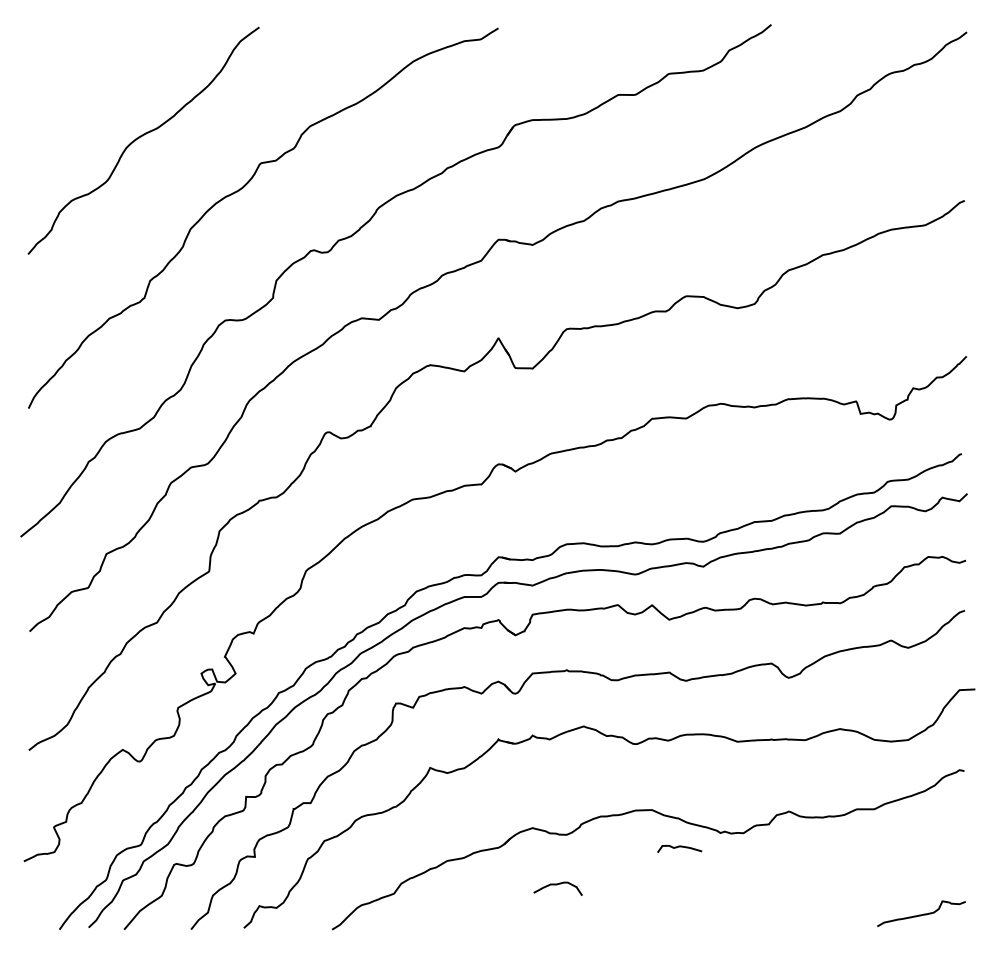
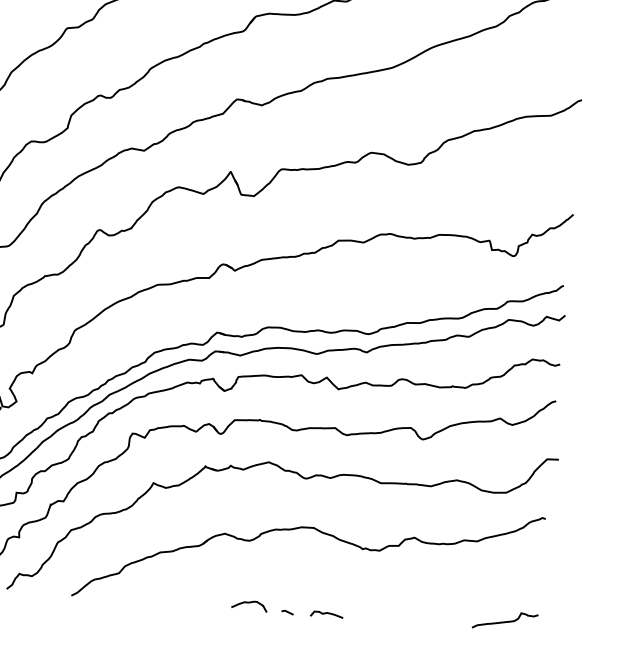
curve: (679, 847) -> (326, 613), moved
curve: (557, 885) -> (249, 603), moved
line: (626, 927) -> (287, 612), added

